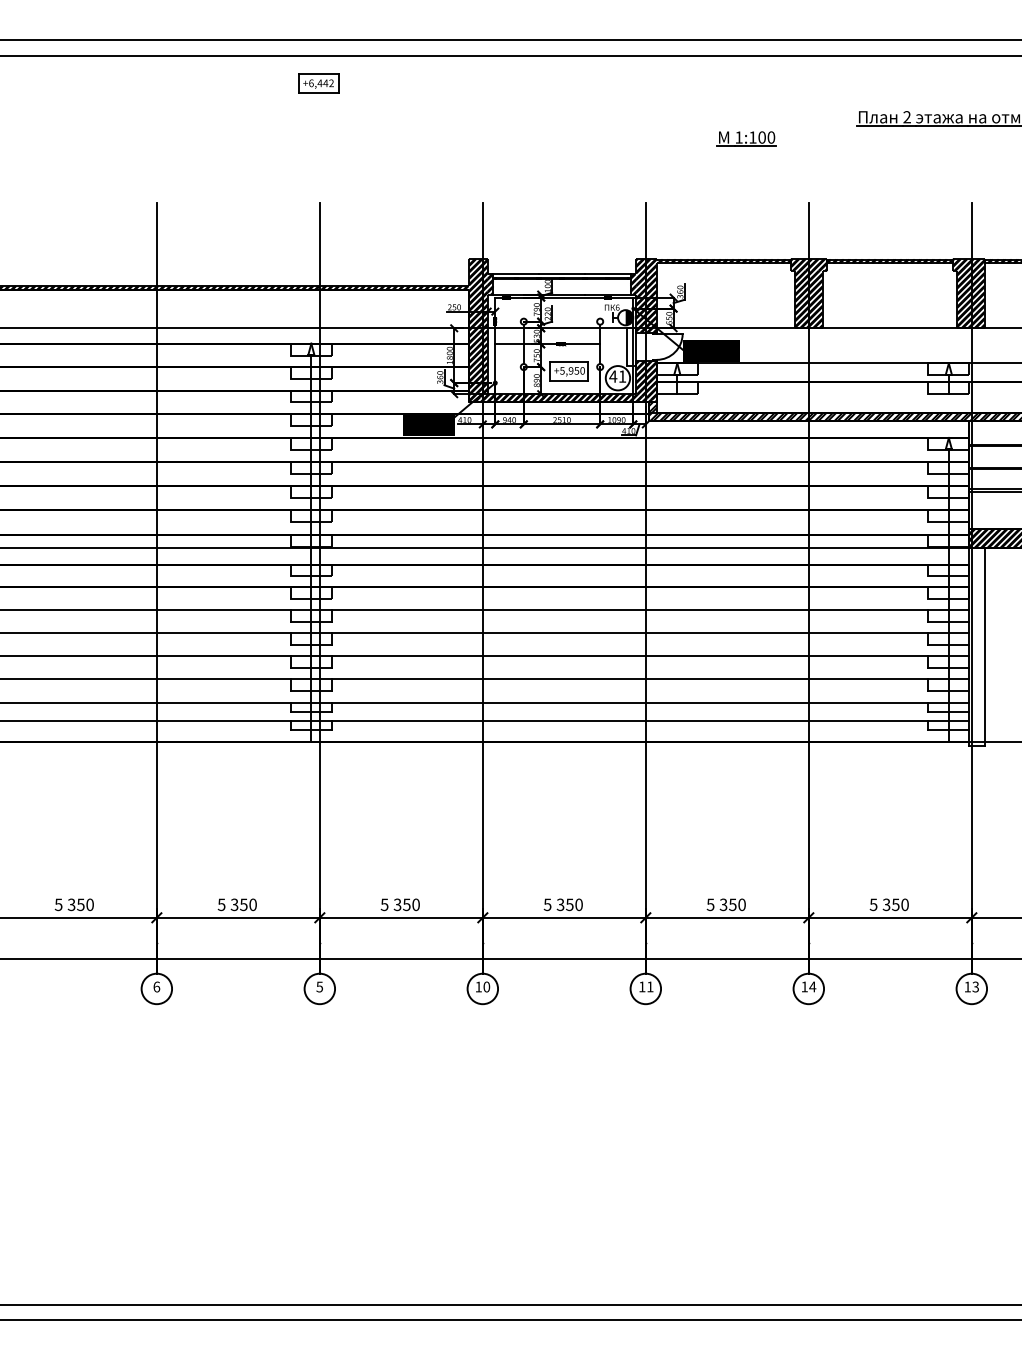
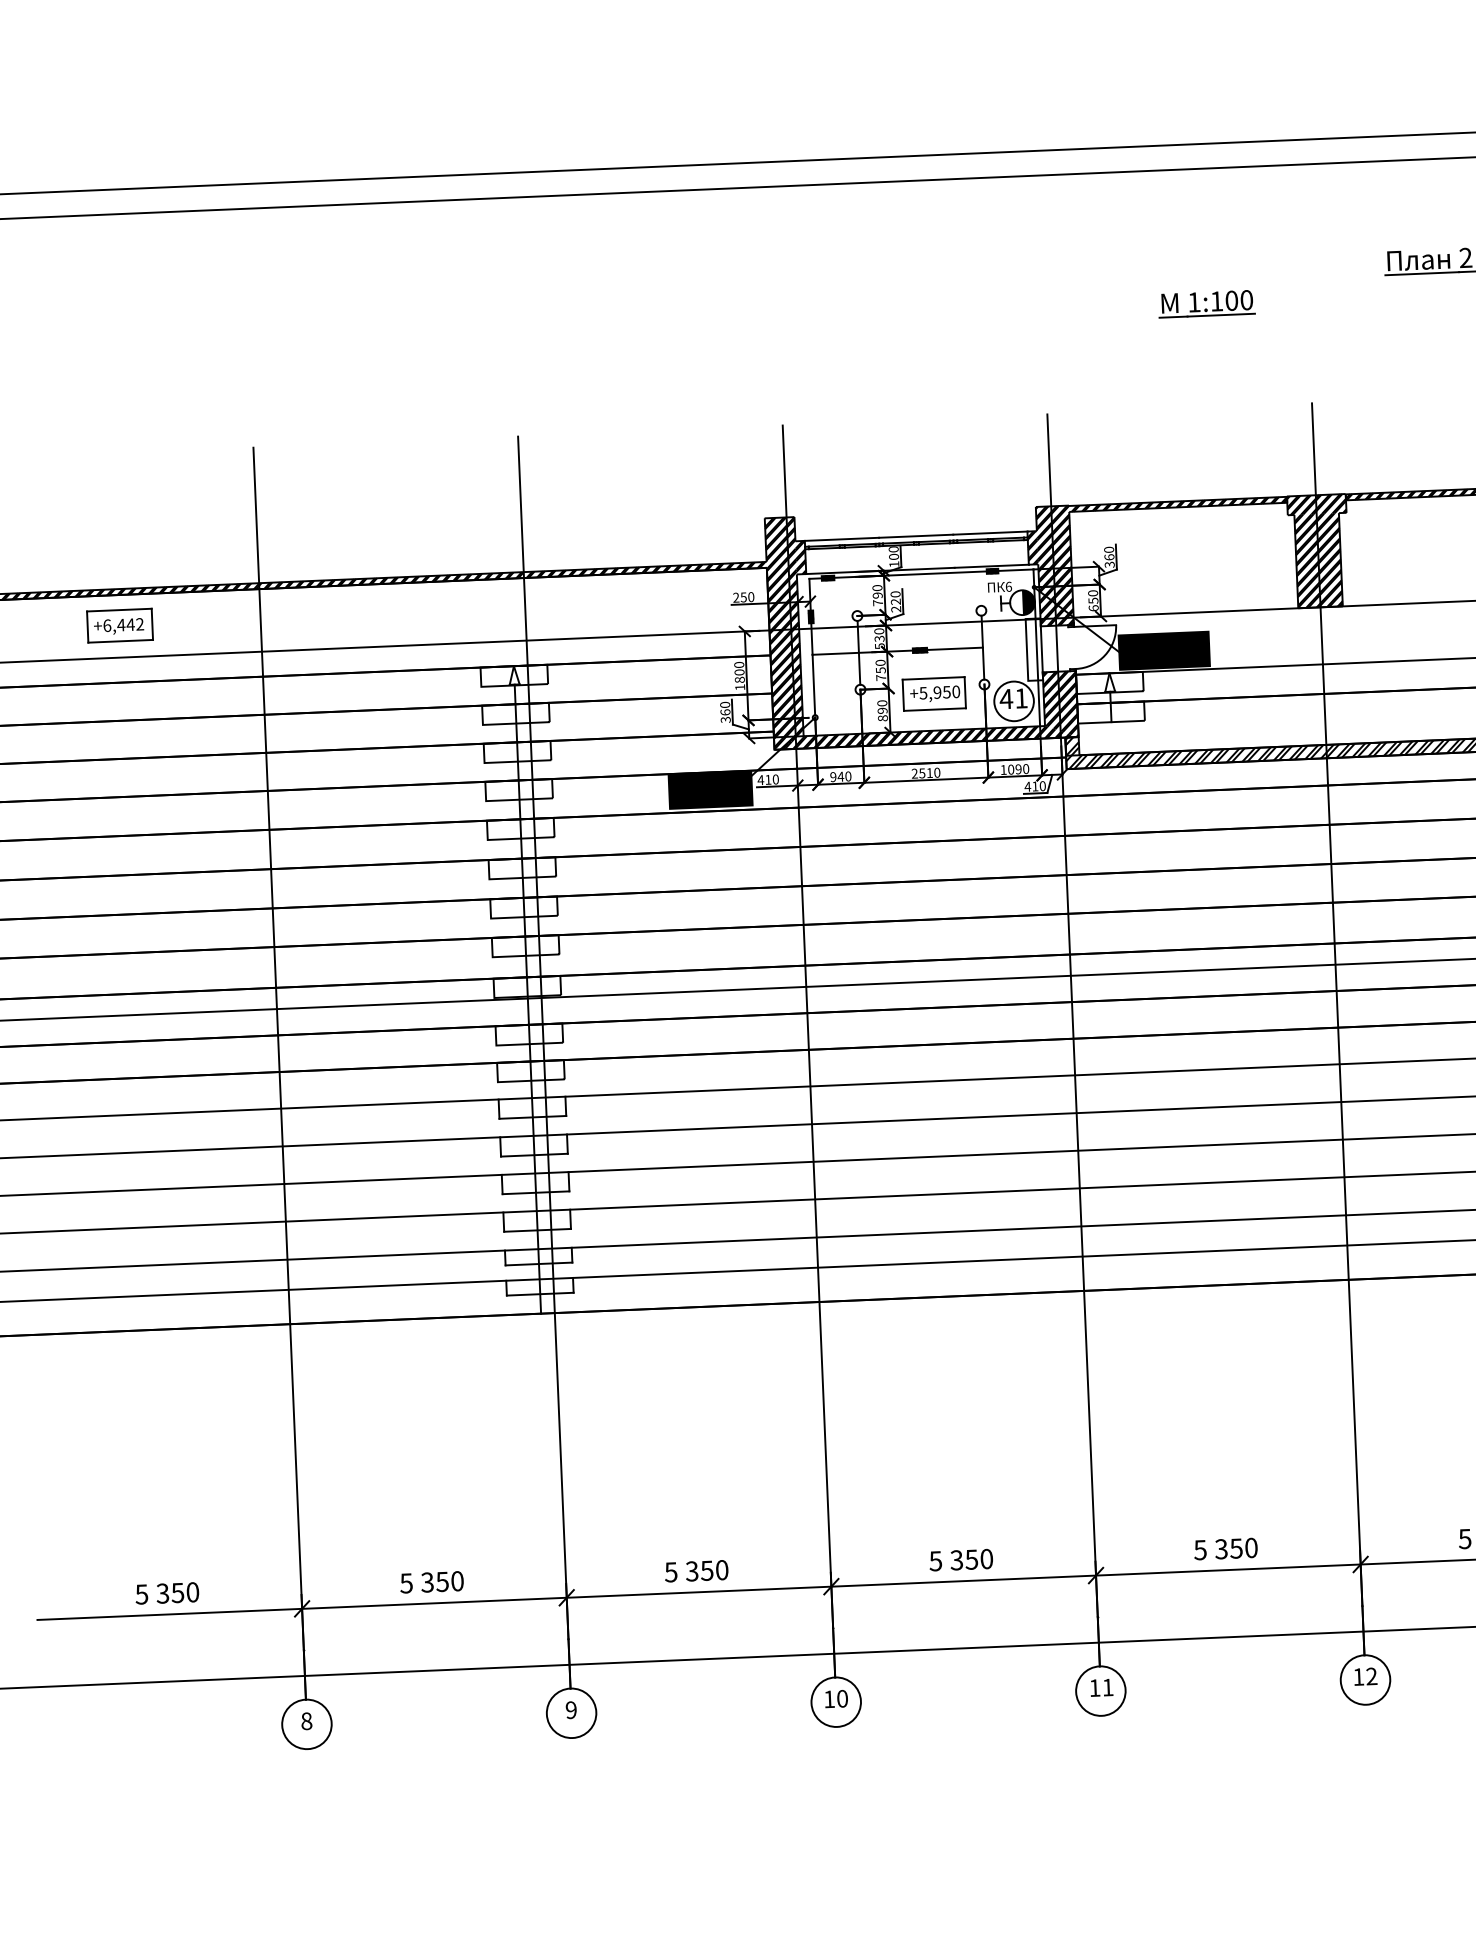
part: (318, 83) -> (118, 625), moved
text: (156, 986) -> (306, 1720), 6 -> 8
text: (319, 986) -> (570, 1709), 5 -> 9
text: (812, 986) -> (1371, 1675), 14 -> 12

